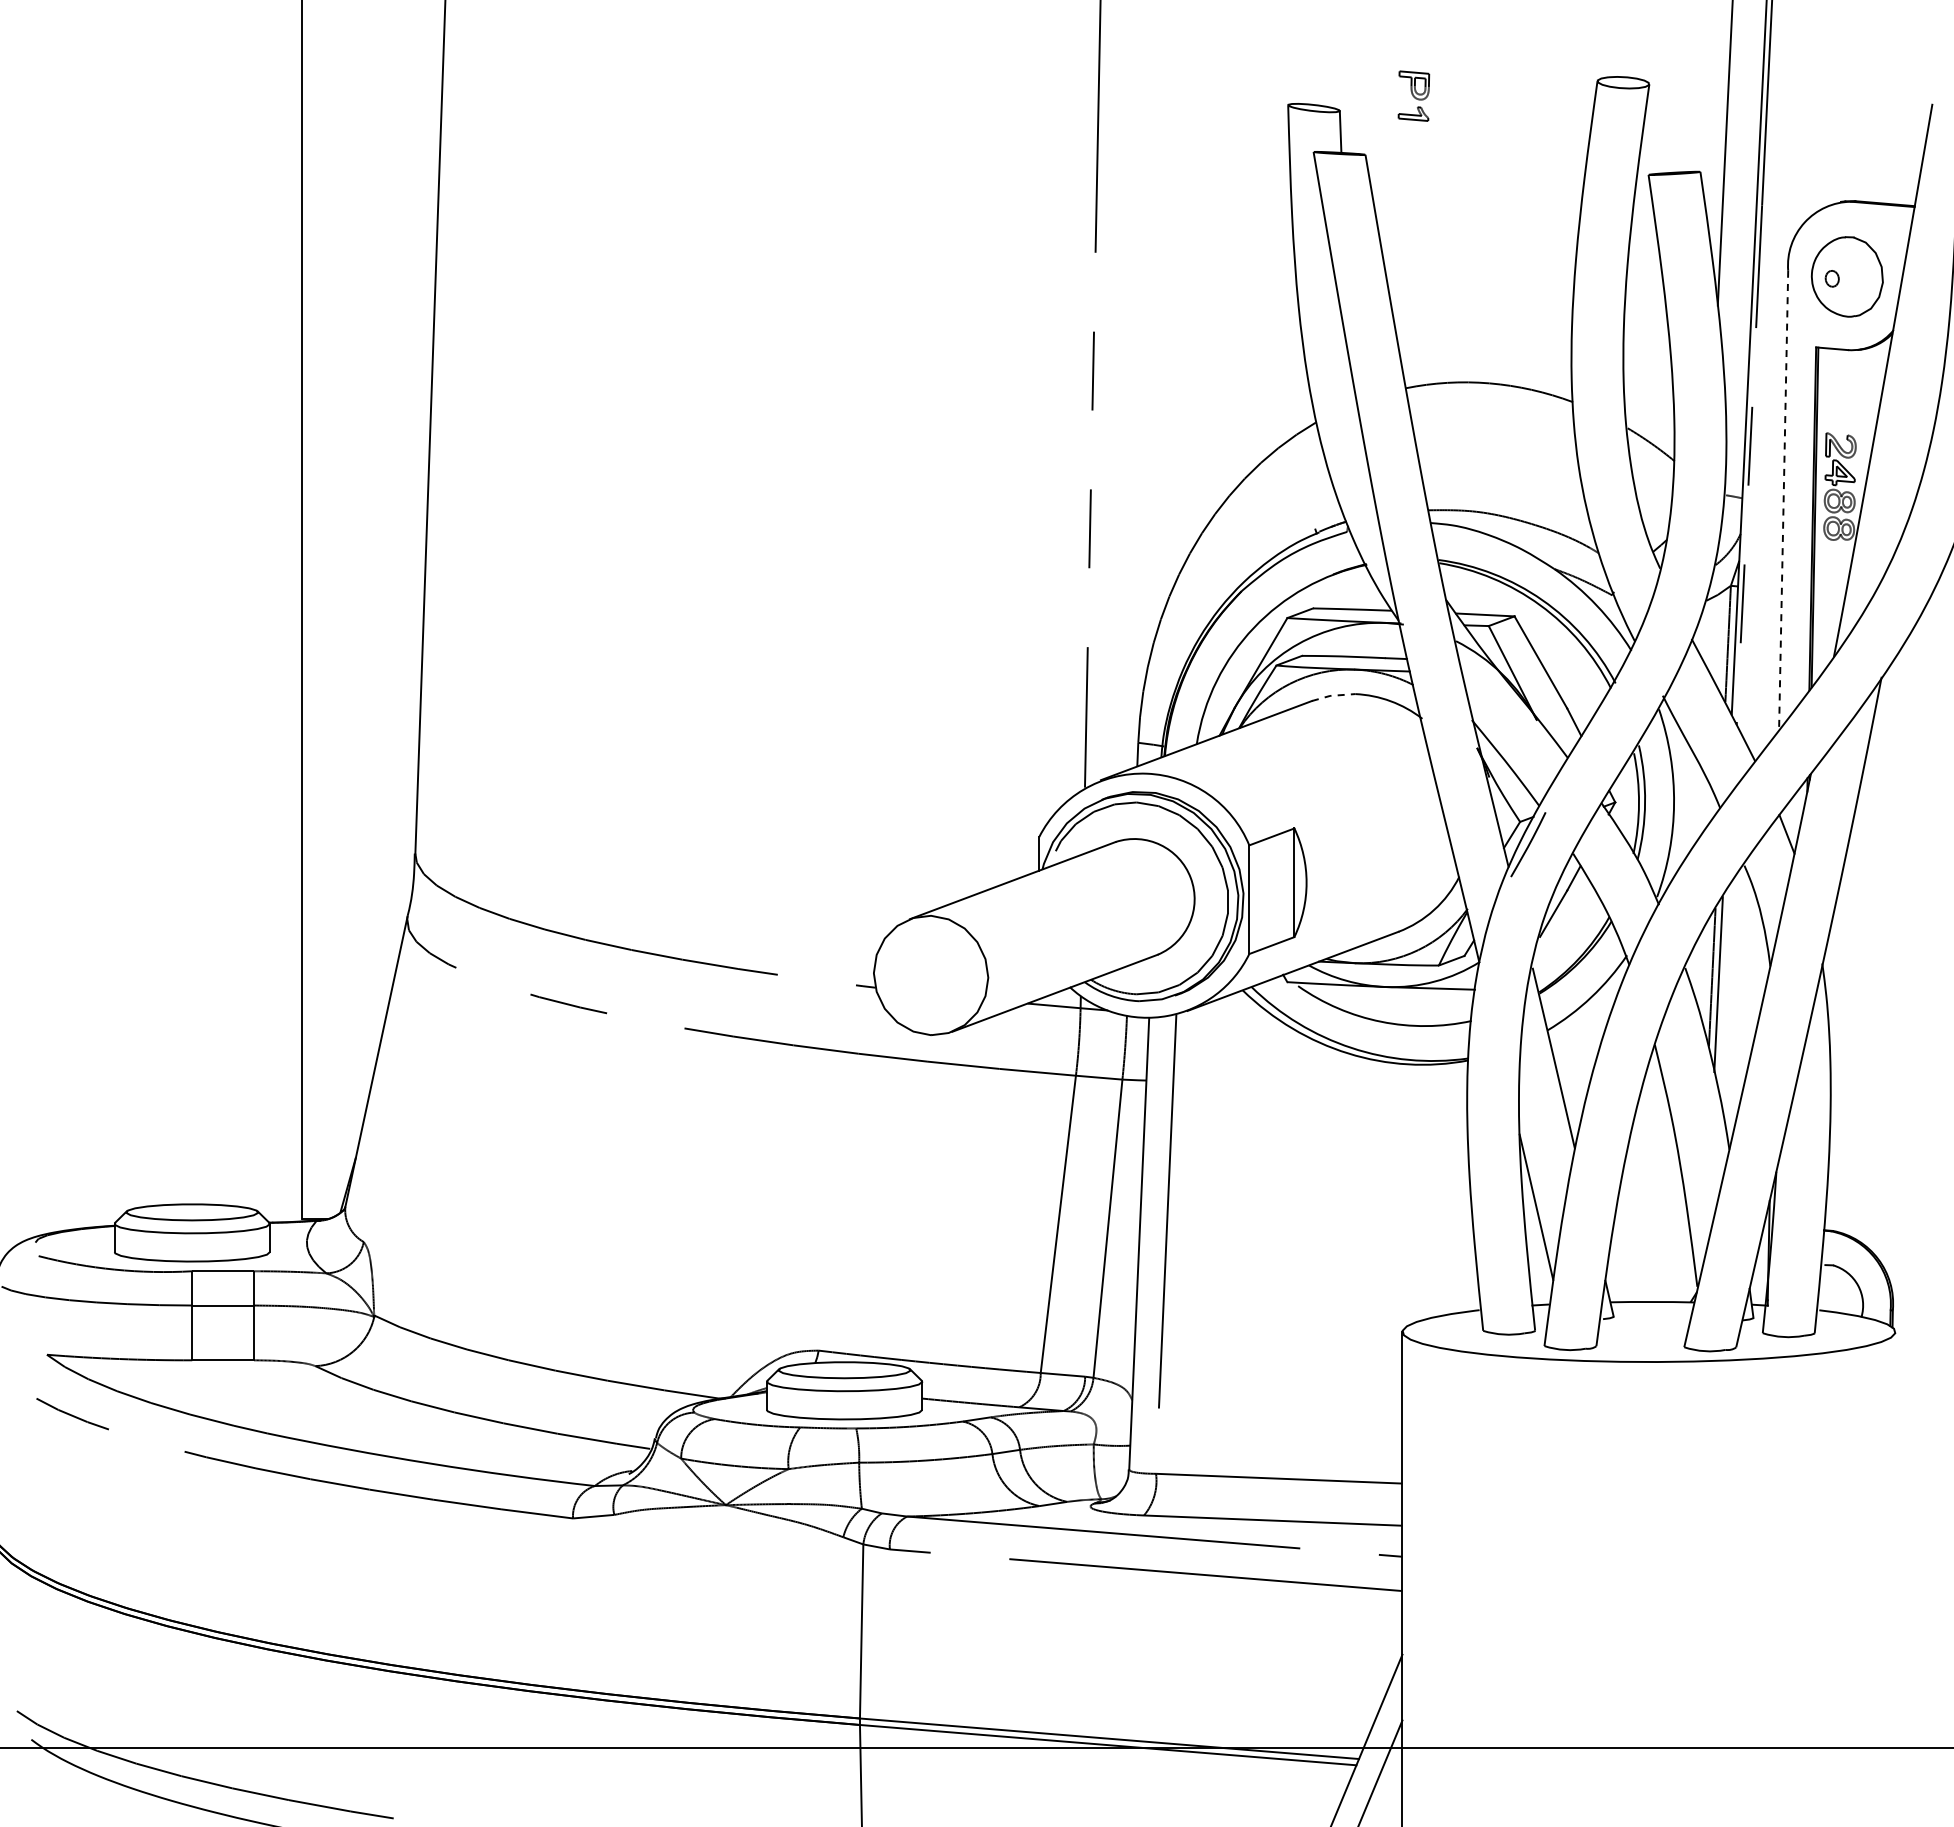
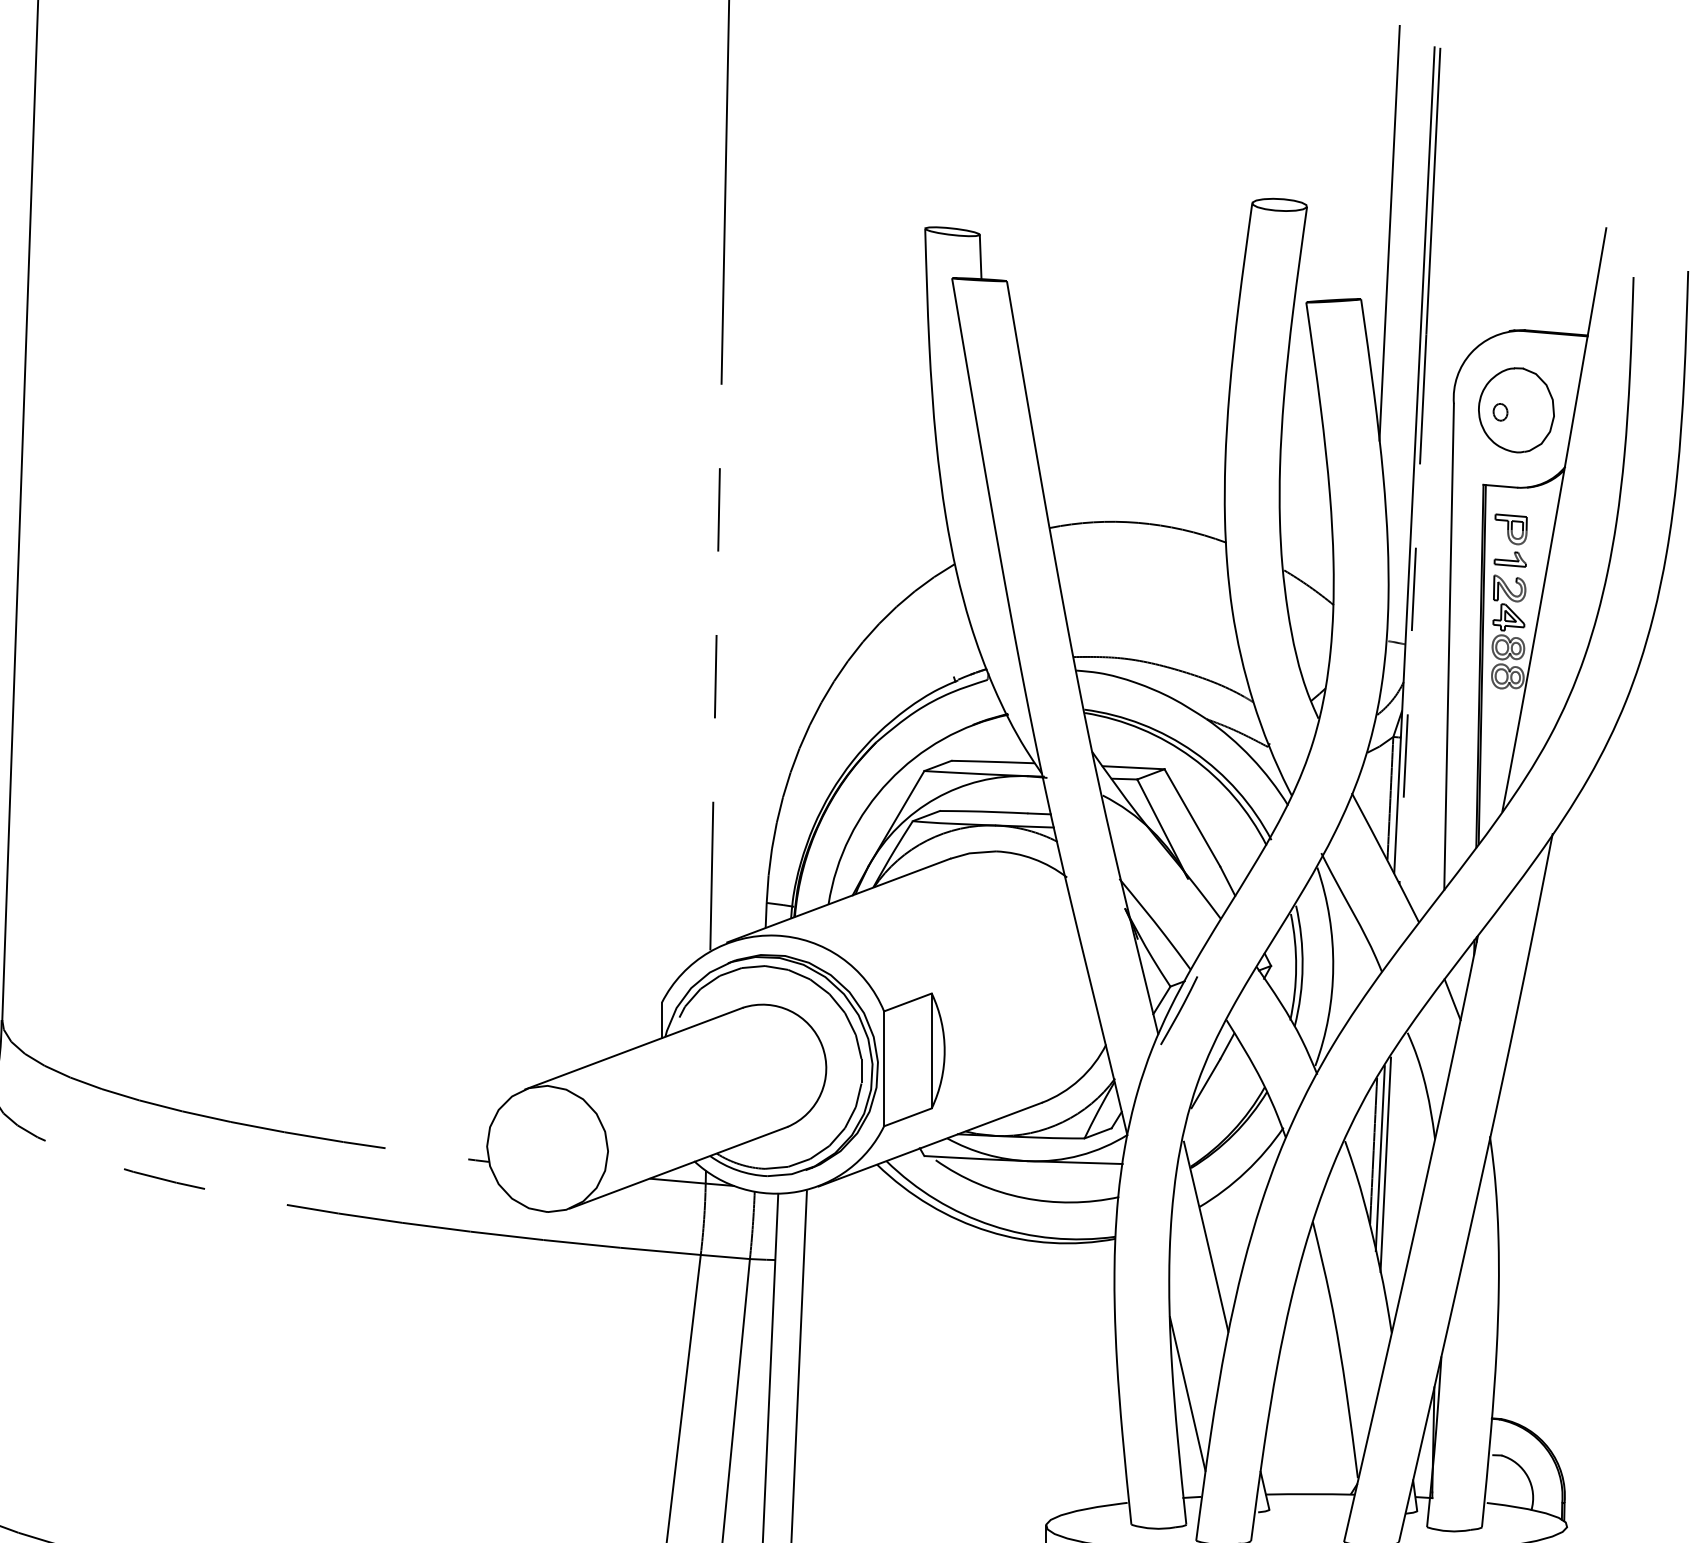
part: (1413, 95) -> (1510, 539), moved
line: (1783, 500) -> (1448, 646), dashed -> solid
line: (1332, 695) -> (972, 852), dashed -> solid
line: (1723, 990) -> (1385, 1164), added

